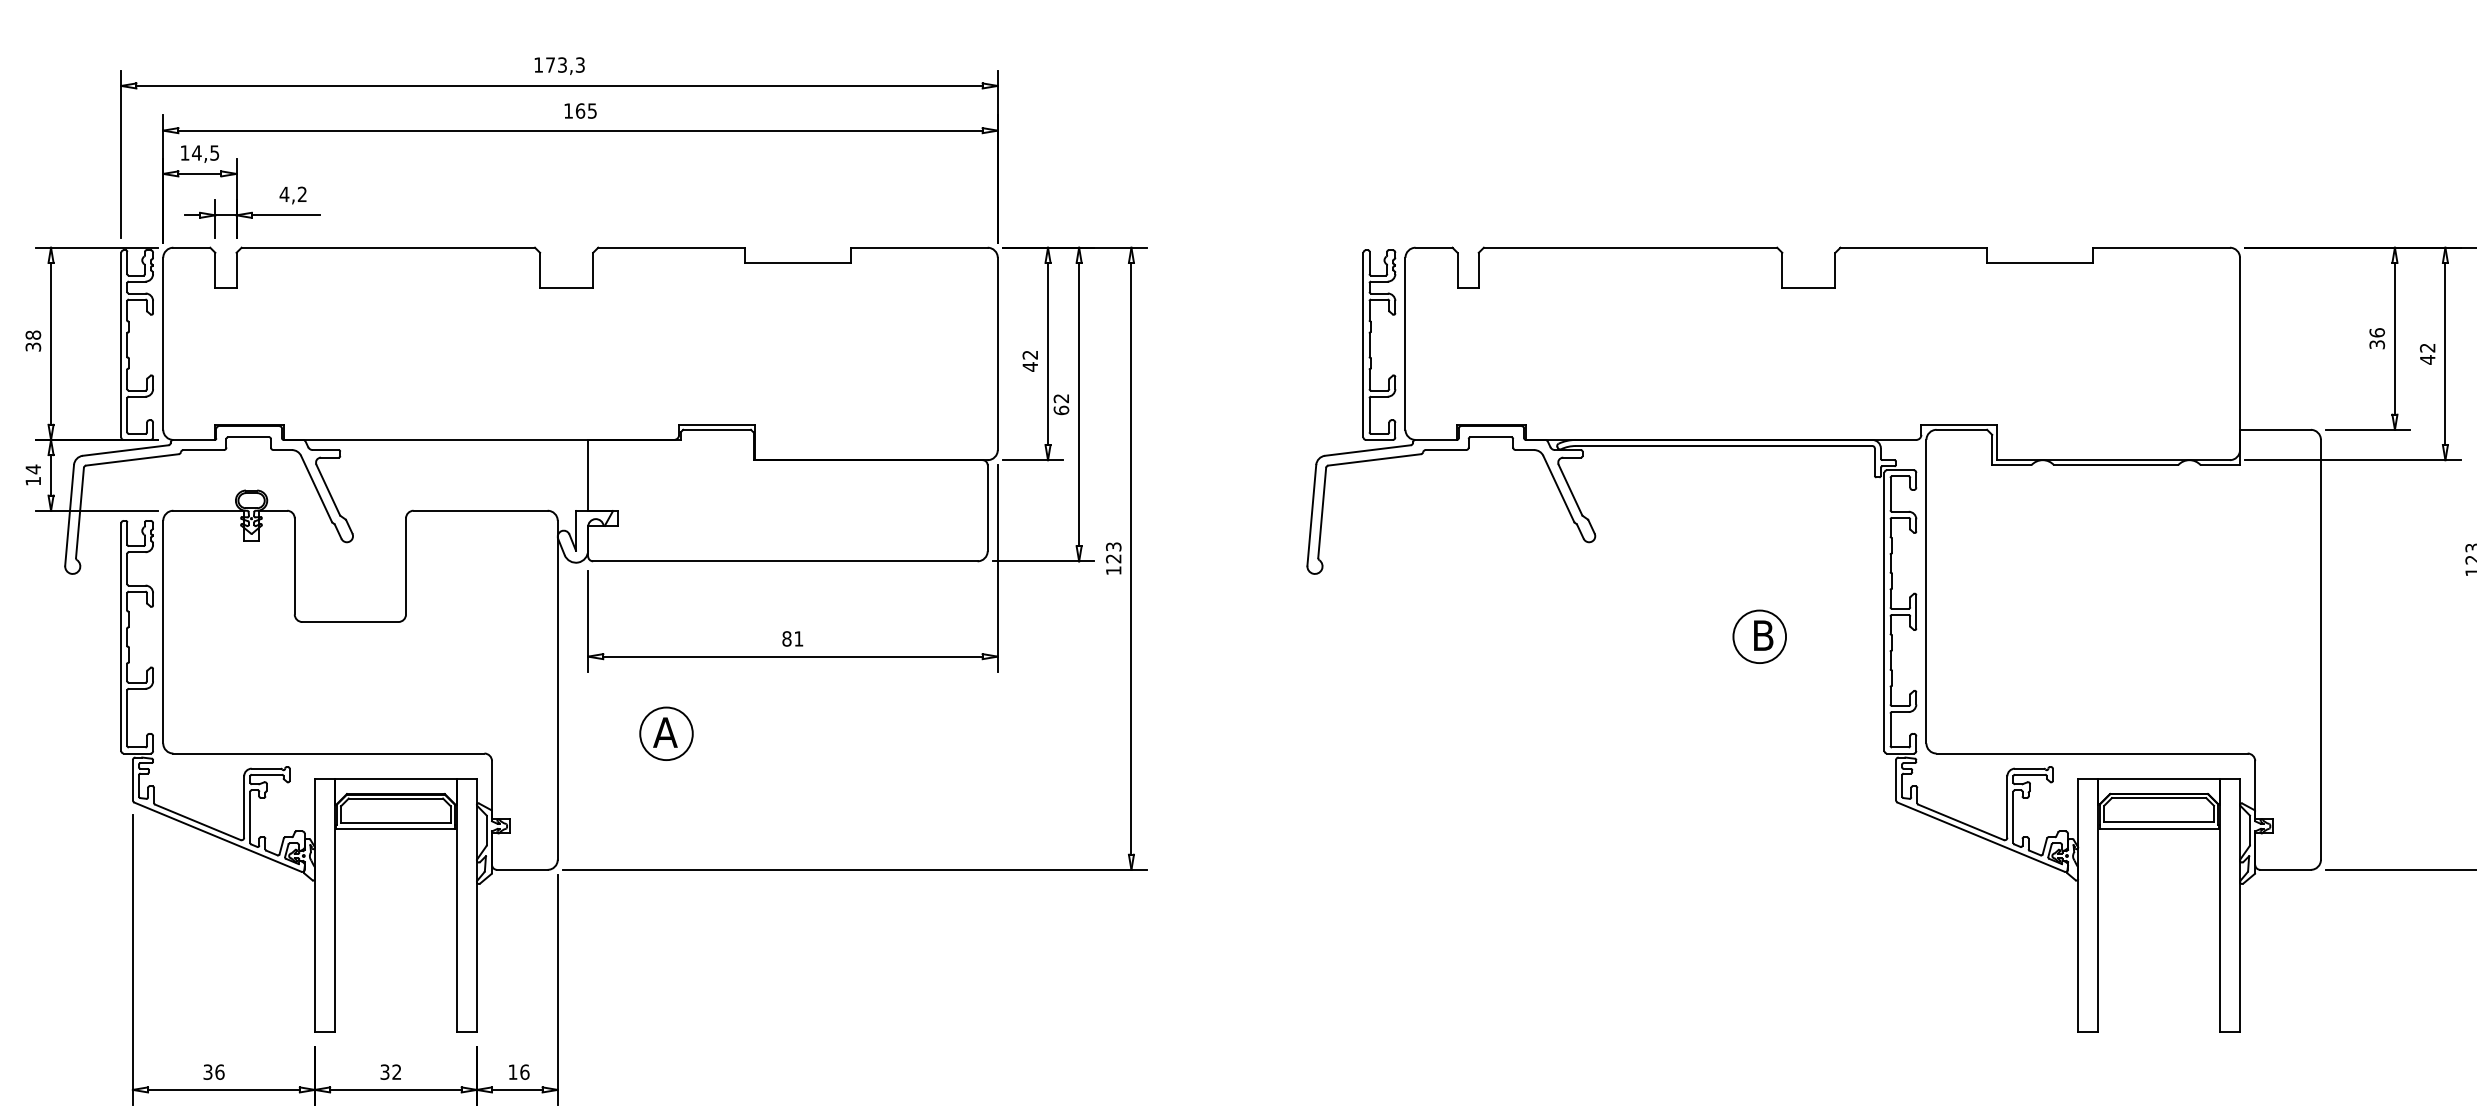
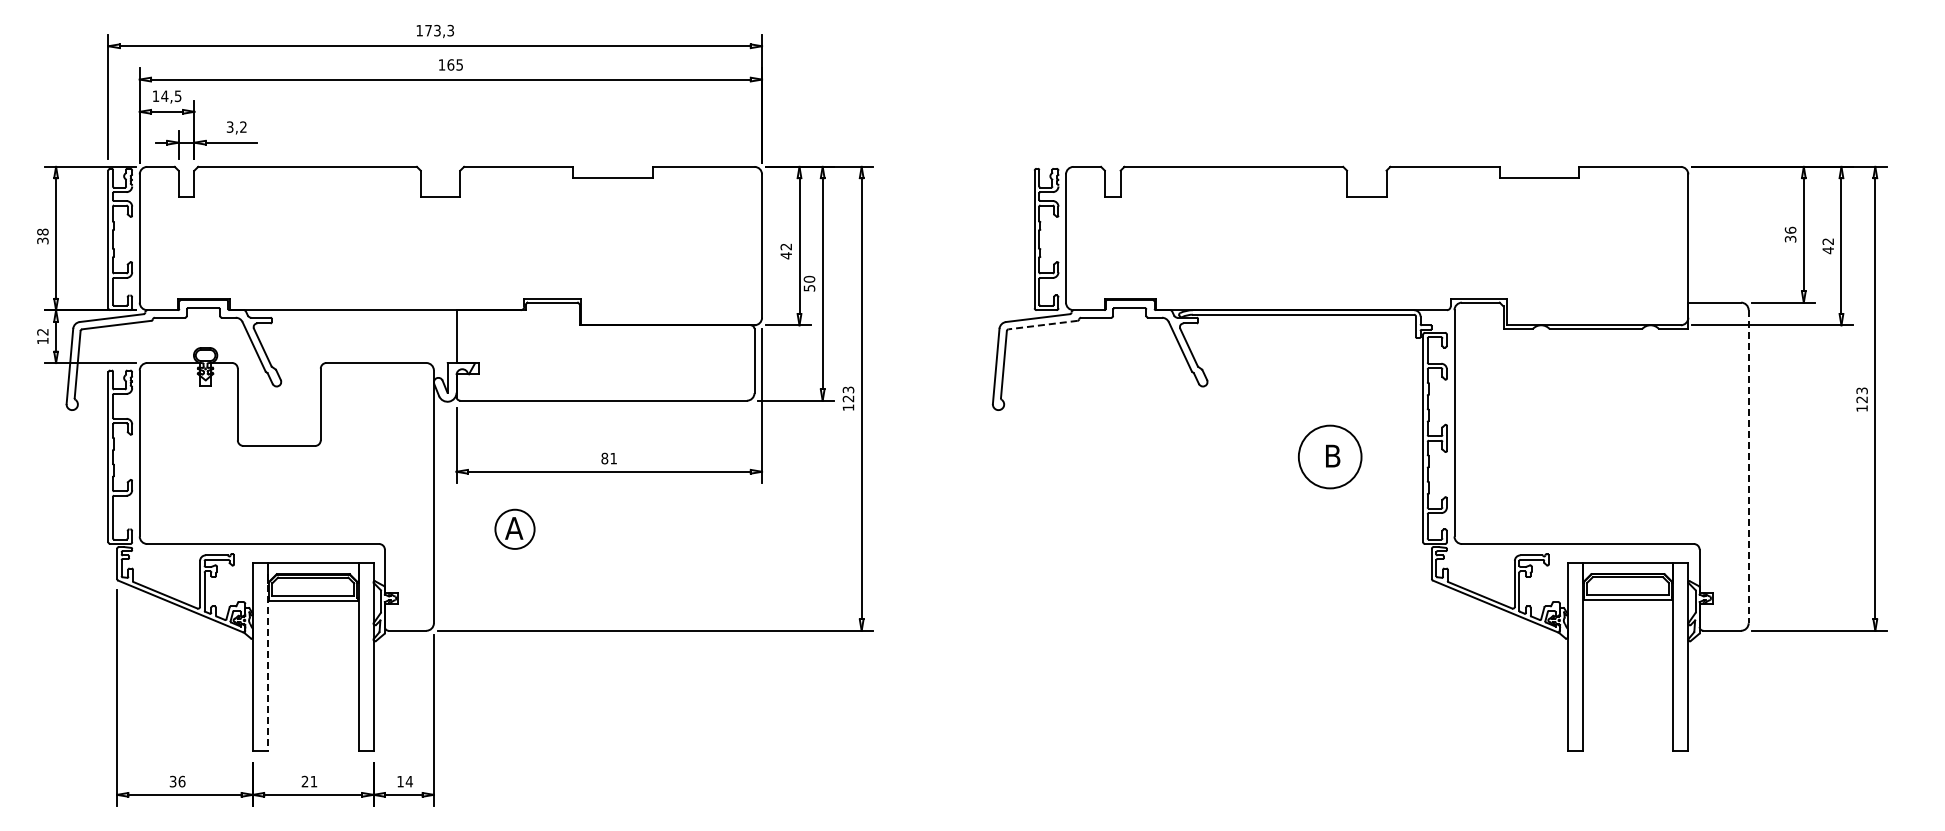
text: (283, 193) -> (229, 126), 4,2 -> 3,2
text: (1061, 404) -> (809, 283), 62 -> 50
line: (1375, 460) -> (1043, 325), solid -> dashed
text: (32, 468) -> (42, 331), 14 -> 12
circle: (1758, 636) -> (1329, 456), size x1.6
line: (2320, 649) -> (1748, 466), solid -> dashed
line: (334, 905) -> (267, 657), solid -> dashed
text: (390, 1071) -> (309, 781), 32 -> 21
text: (523, 1071) -> (408, 781), 16 -> 14

